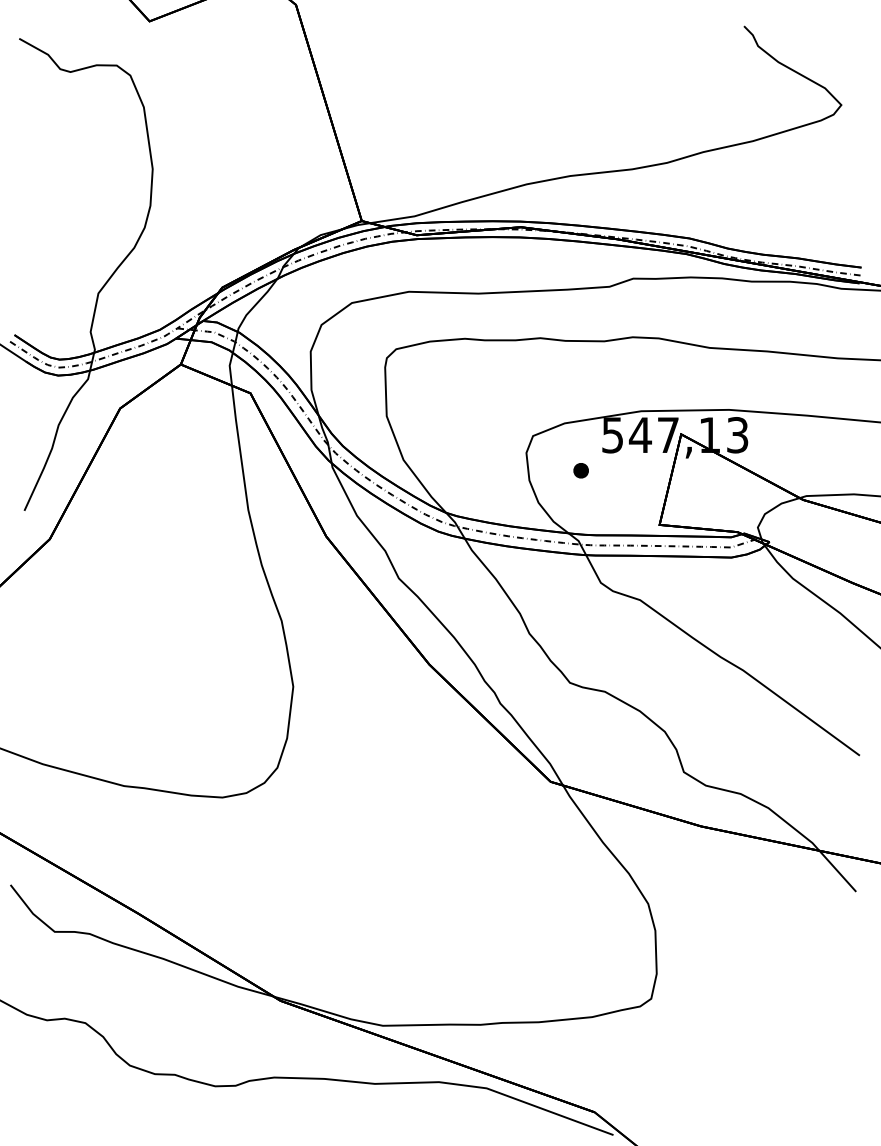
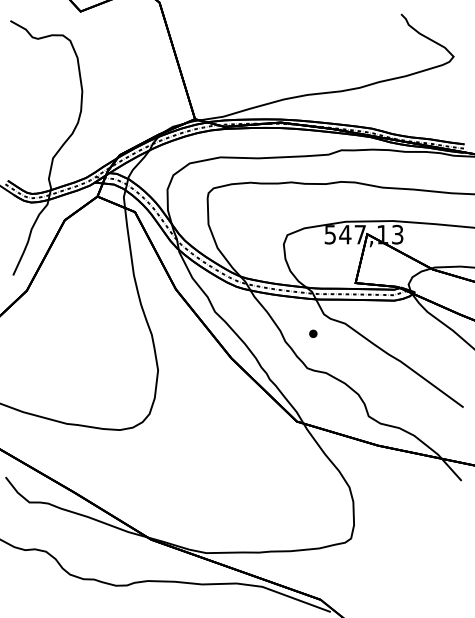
part: (581, 470) -> (313, 333), moved

